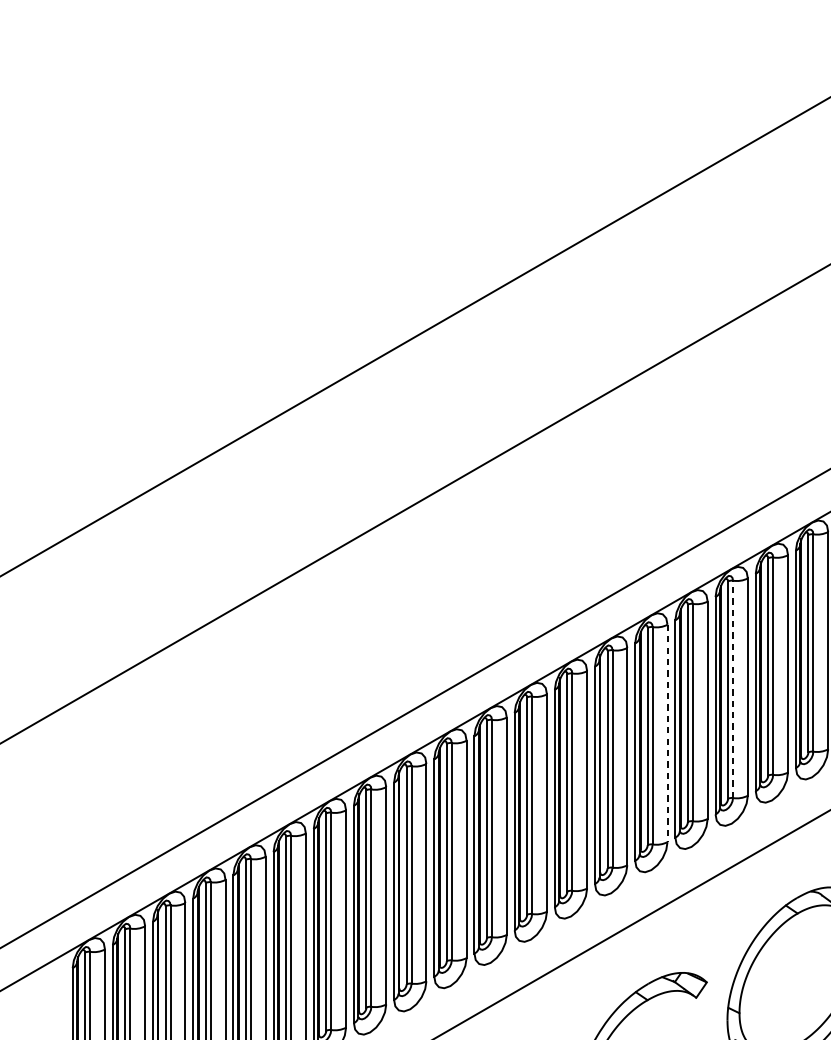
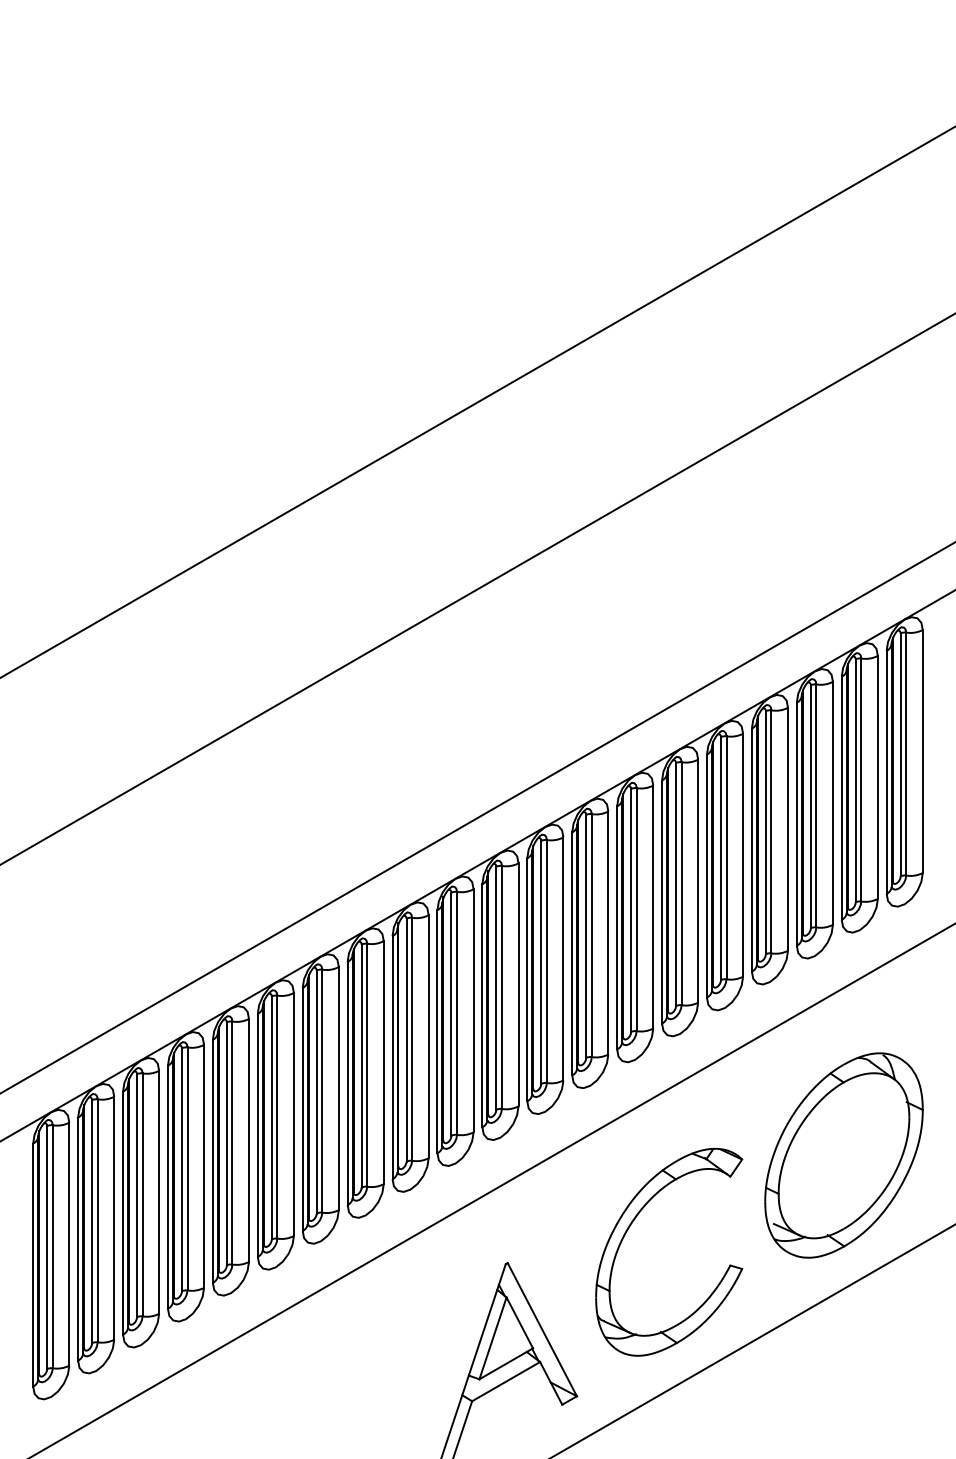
line: (733, 689) -> (771, 831), dashed -> solid
line: (667, 733) -> (698, 881), dashed -> solid

